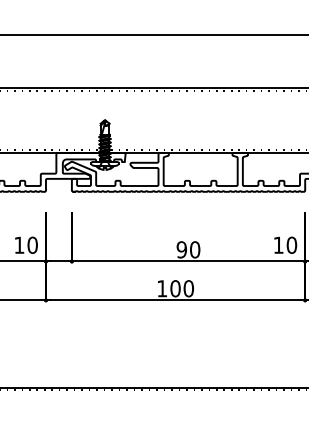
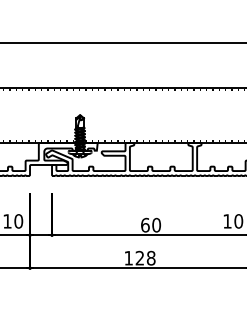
text: (181, 249) -> (145, 224), 90 -> 60
text: (181, 288) -> (145, 258), 100 -> 128

